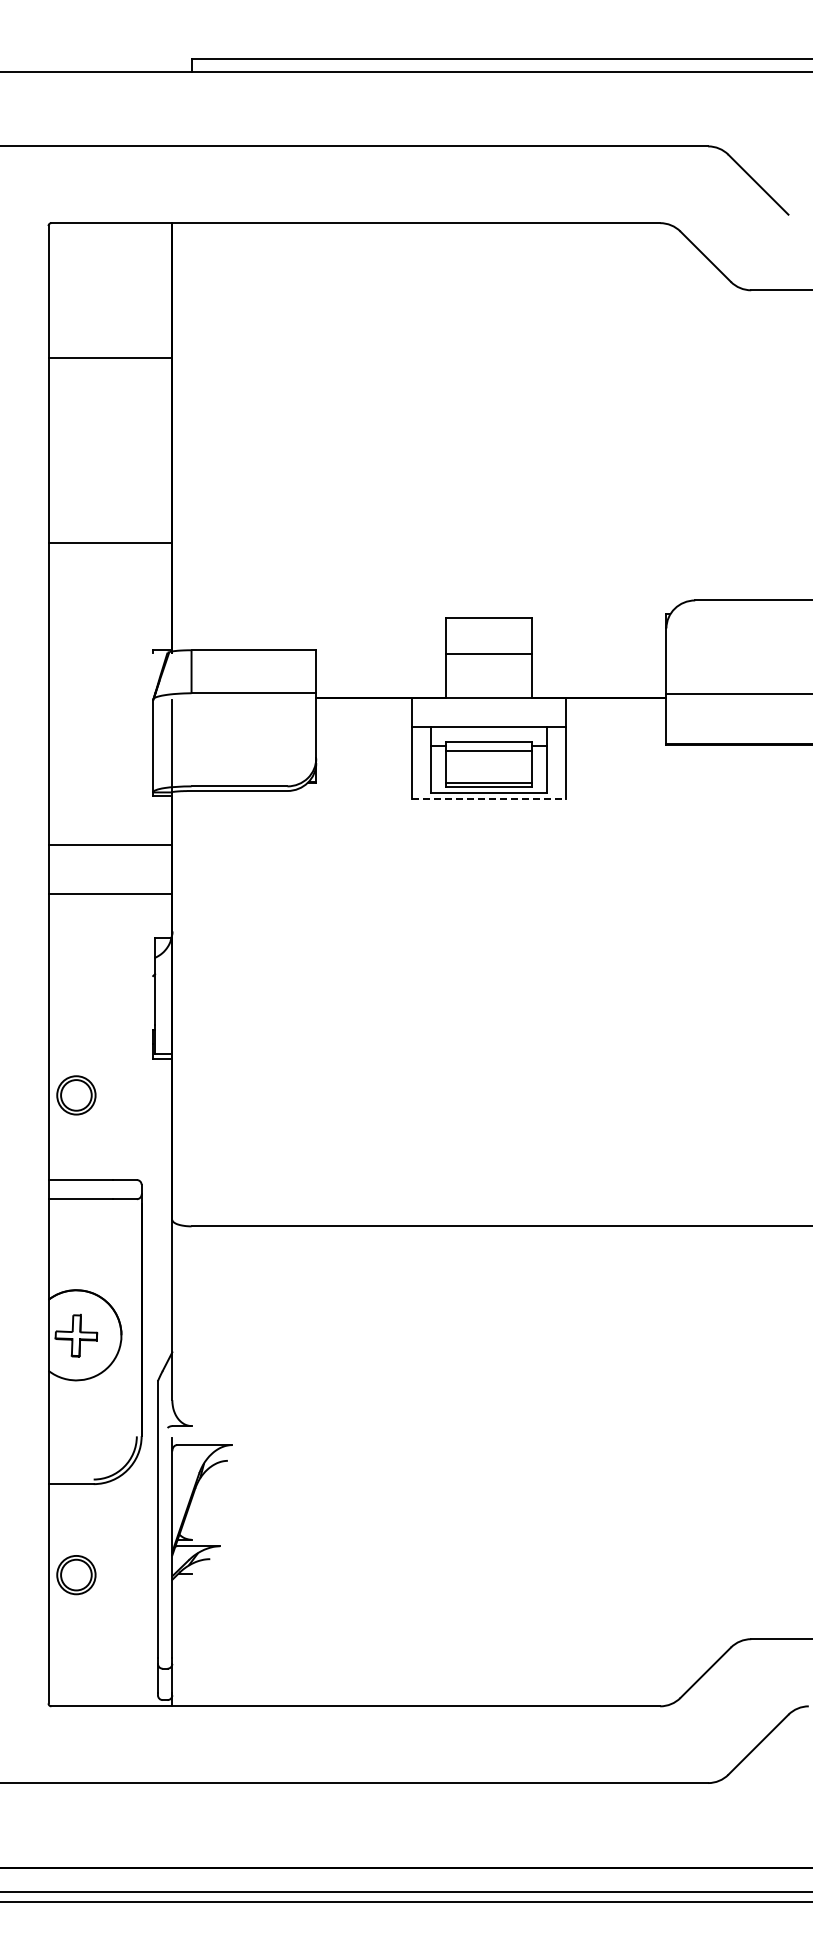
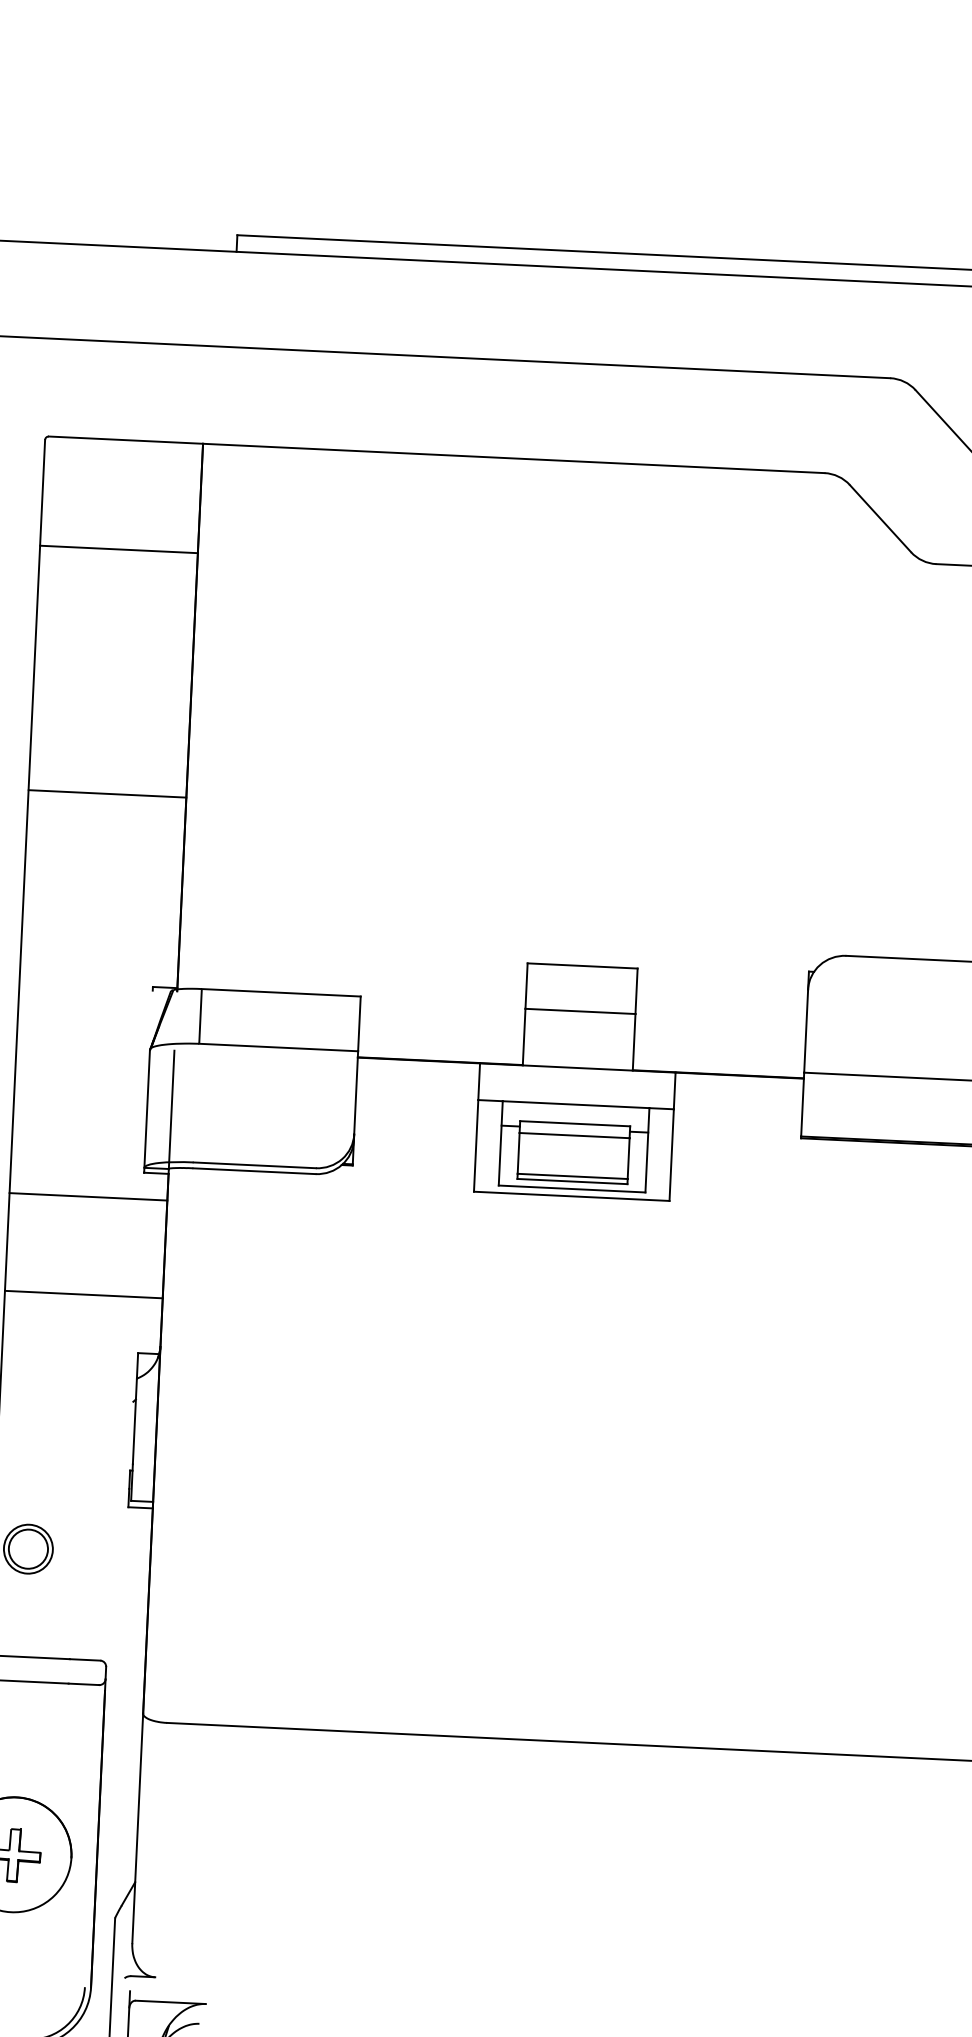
line: (110, 358) -> (119, 550), moved
line: (110, 542) -> (107, 793), moved
line: (488, 798) -> (571, 1195), dashed -> solid
line: (110, 845) -> (88, 1197), moved

